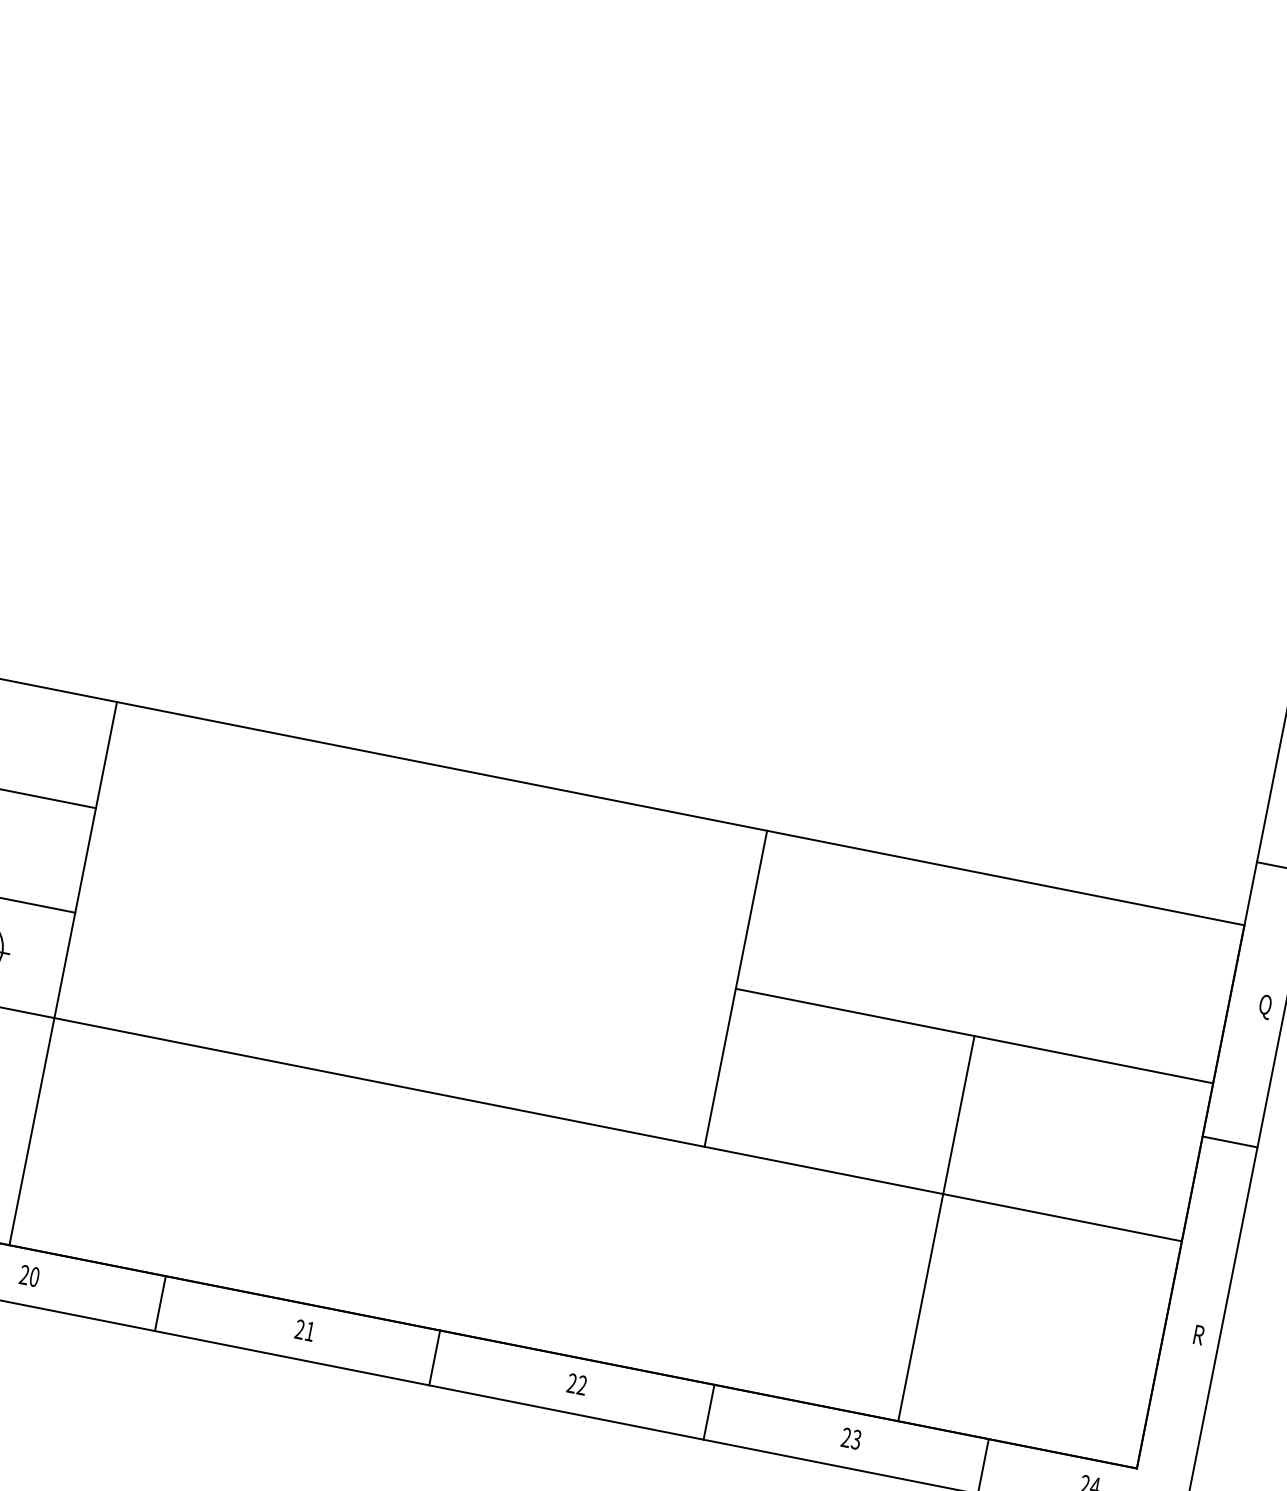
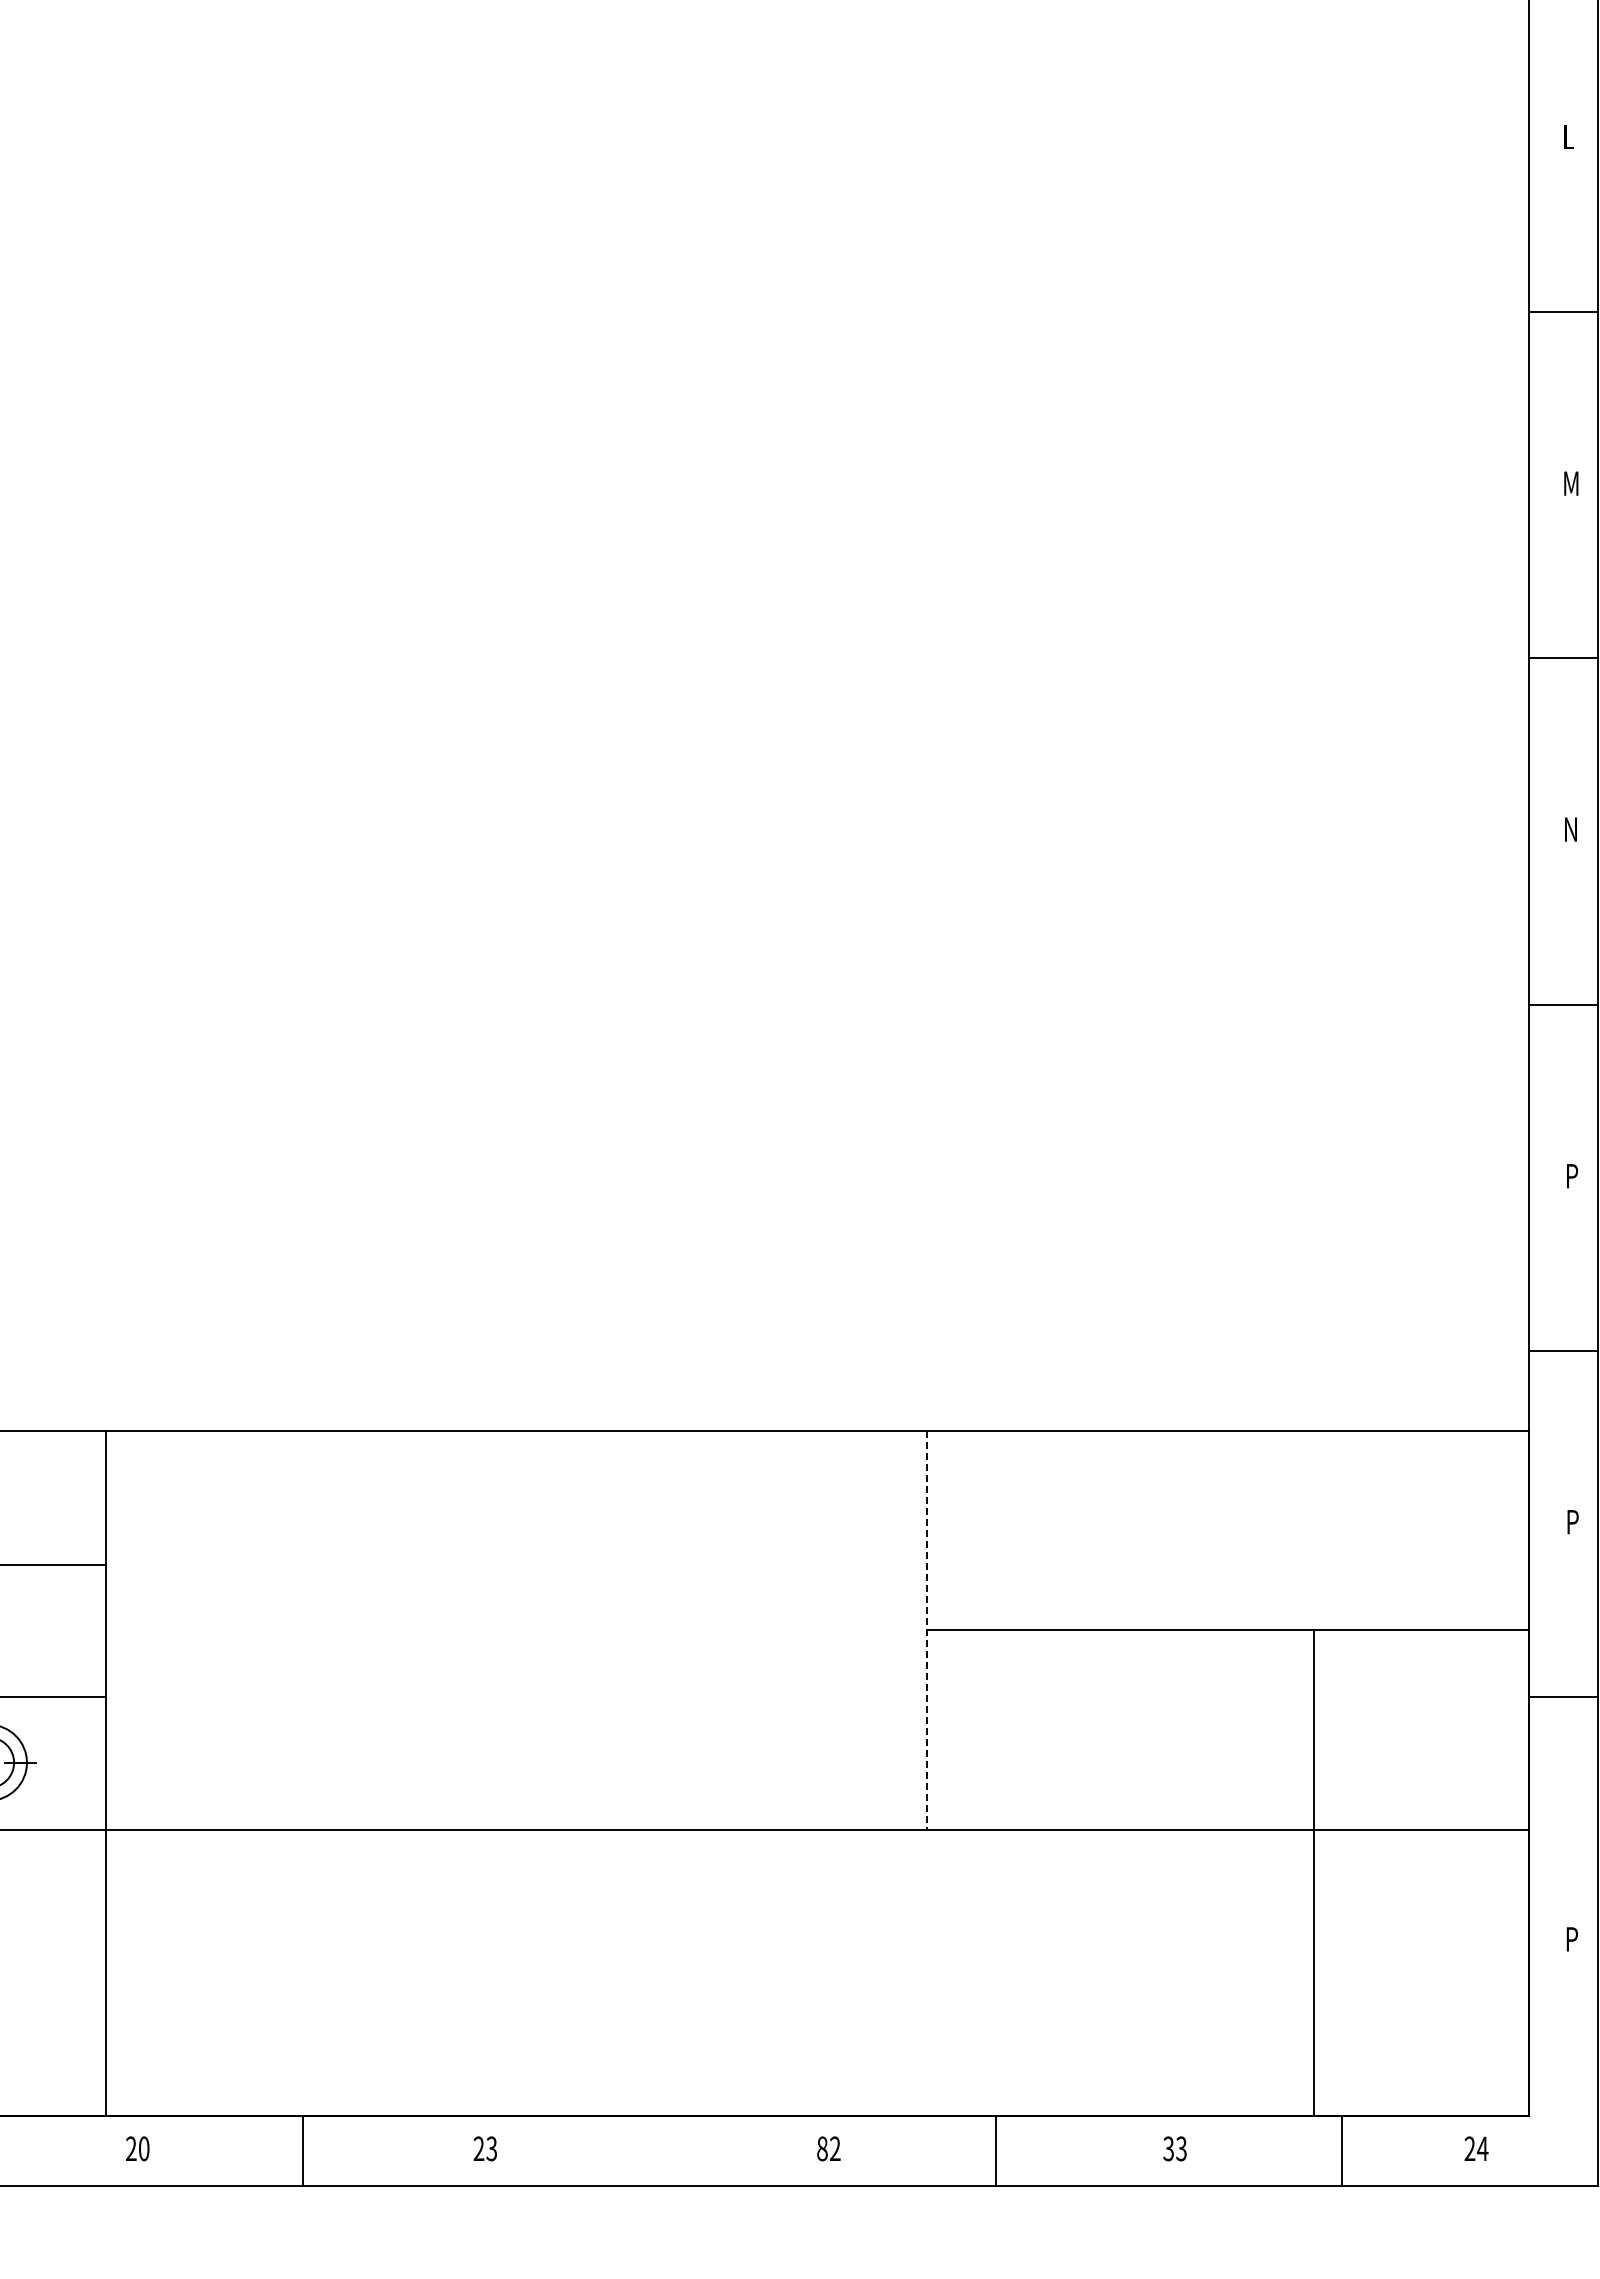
line: (735, 989) -> (926, 1630), solid -> dashed
text: (1264, 1006) -> (1573, 1524), Q -> P
line: (936, 1228) -> (1313, 1873), moved
text: (309, 1331) -> (491, 2148), 21 -> 23
text: (1199, 1335) -> (1573, 1939), R -> P
line: (434, 1357) -> (649, 2150), removed
text: (572, 1383) -> (822, 2148), 22 -> 82
text: (846, 1438) -> (1168, 2149), 23 -> 33

